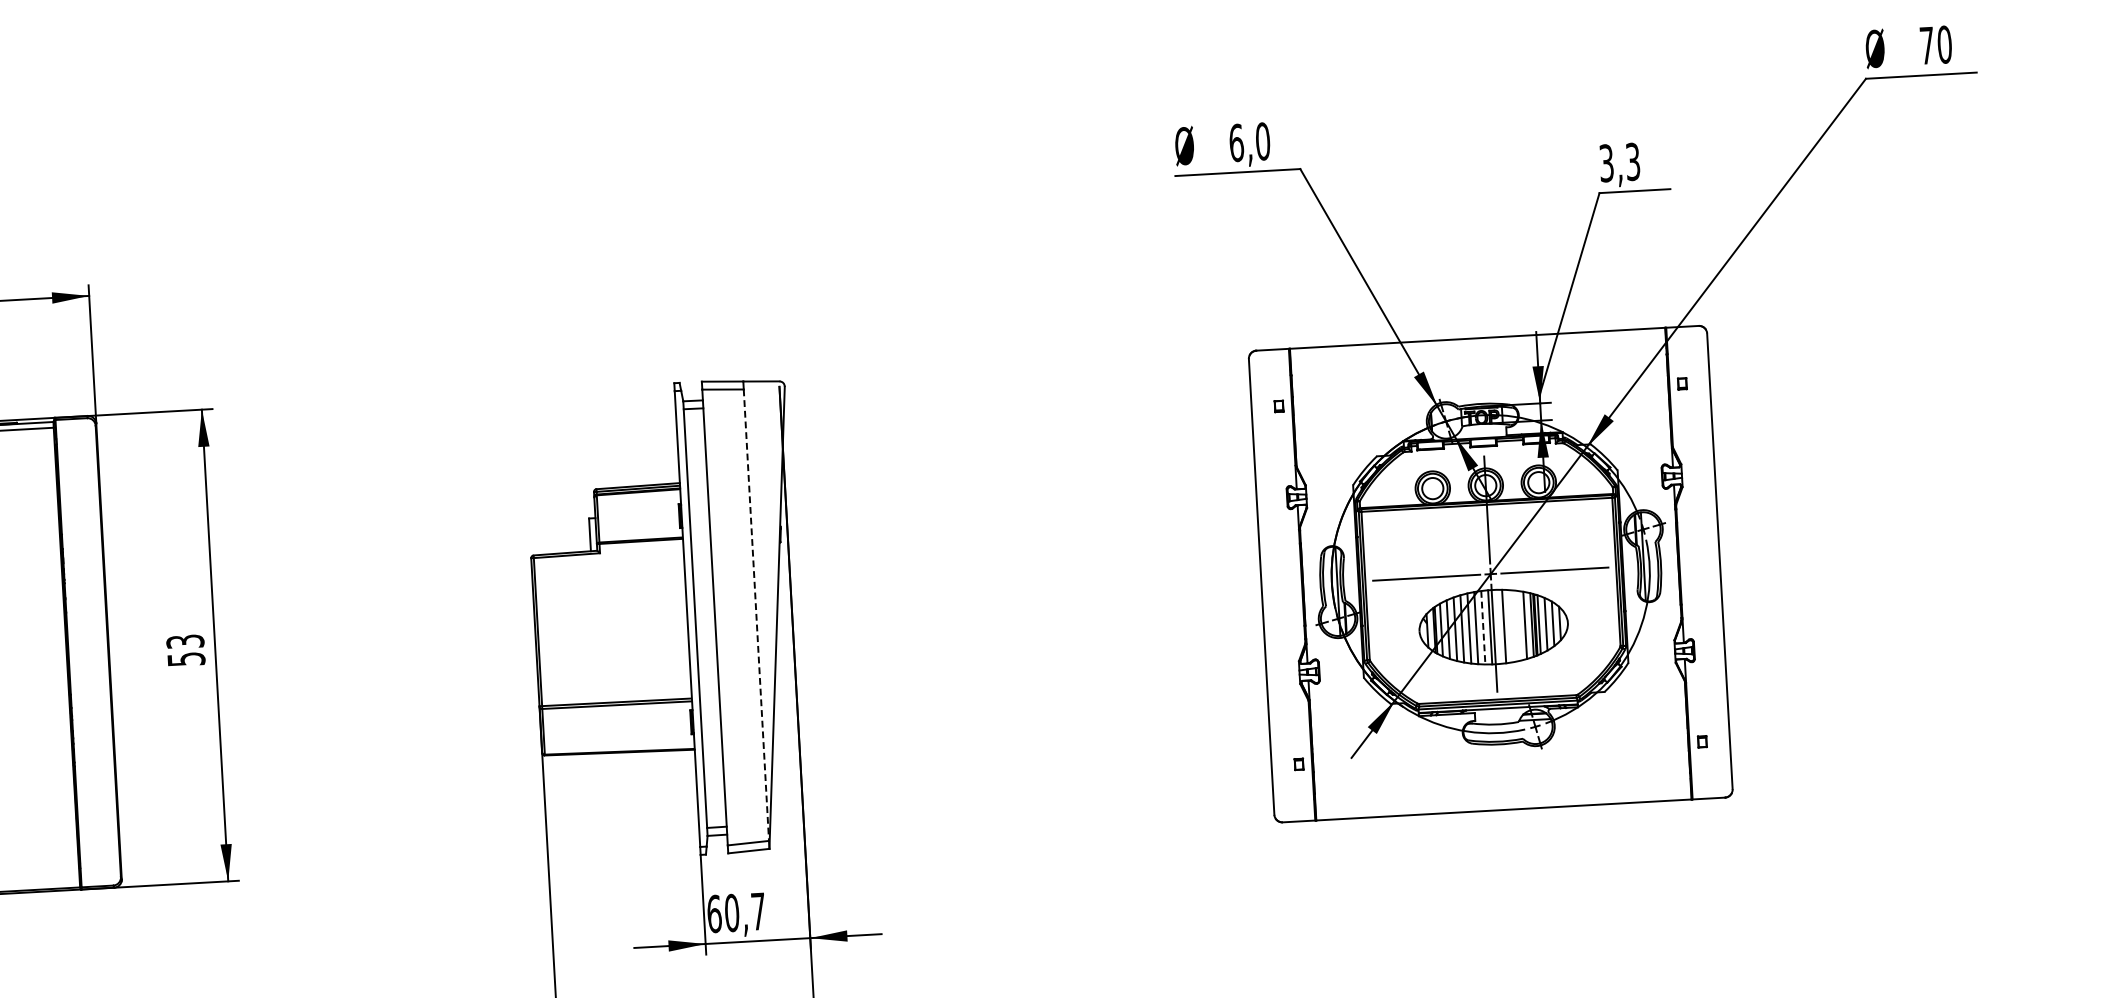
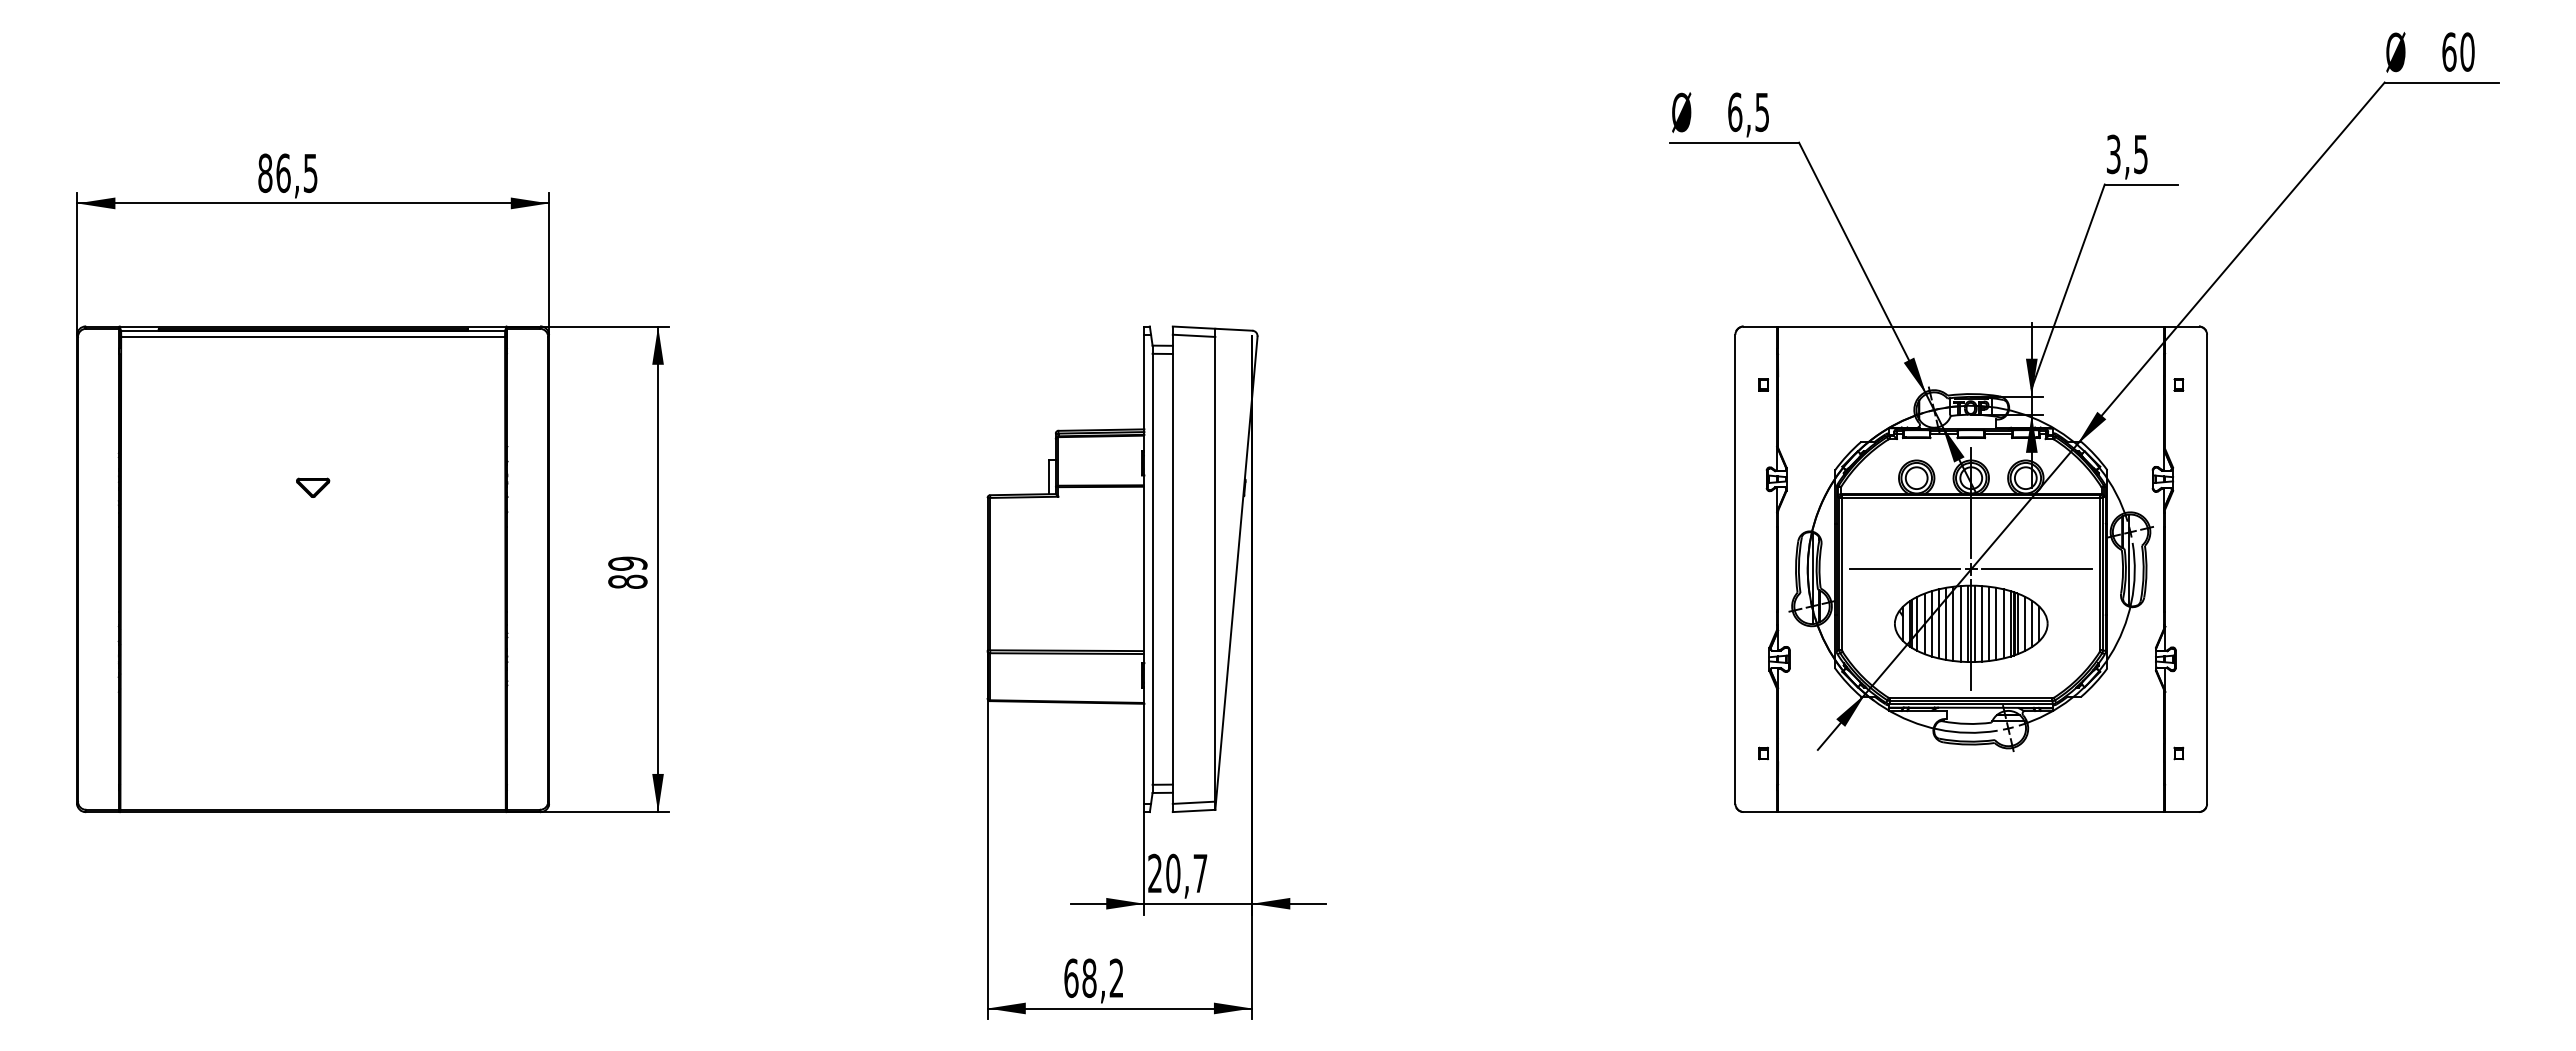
text: (1927, 45) -> (2449, 51), 70 -> 60
text: (1263, 141) -> (1762, 112), 6,0 -> 6,5
text: (1632, 161) -> (2140, 153), 3,3 -> 3,5
line: (756, 615) -> (1215, 569), dashed -> solid
line: (1511, 625) -> (1989, 623), added
line: (1518, 625) -> (1996, 623), added
line: (1496, 626) -> (1974, 623), added
line: (1483, 627) -> (1960, 623), dashed -> solid
text: (185, 650) -> (627, 572), 53 -> 89
text: (714, 913) -> (1155, 873), 60,7 -> 20,7

